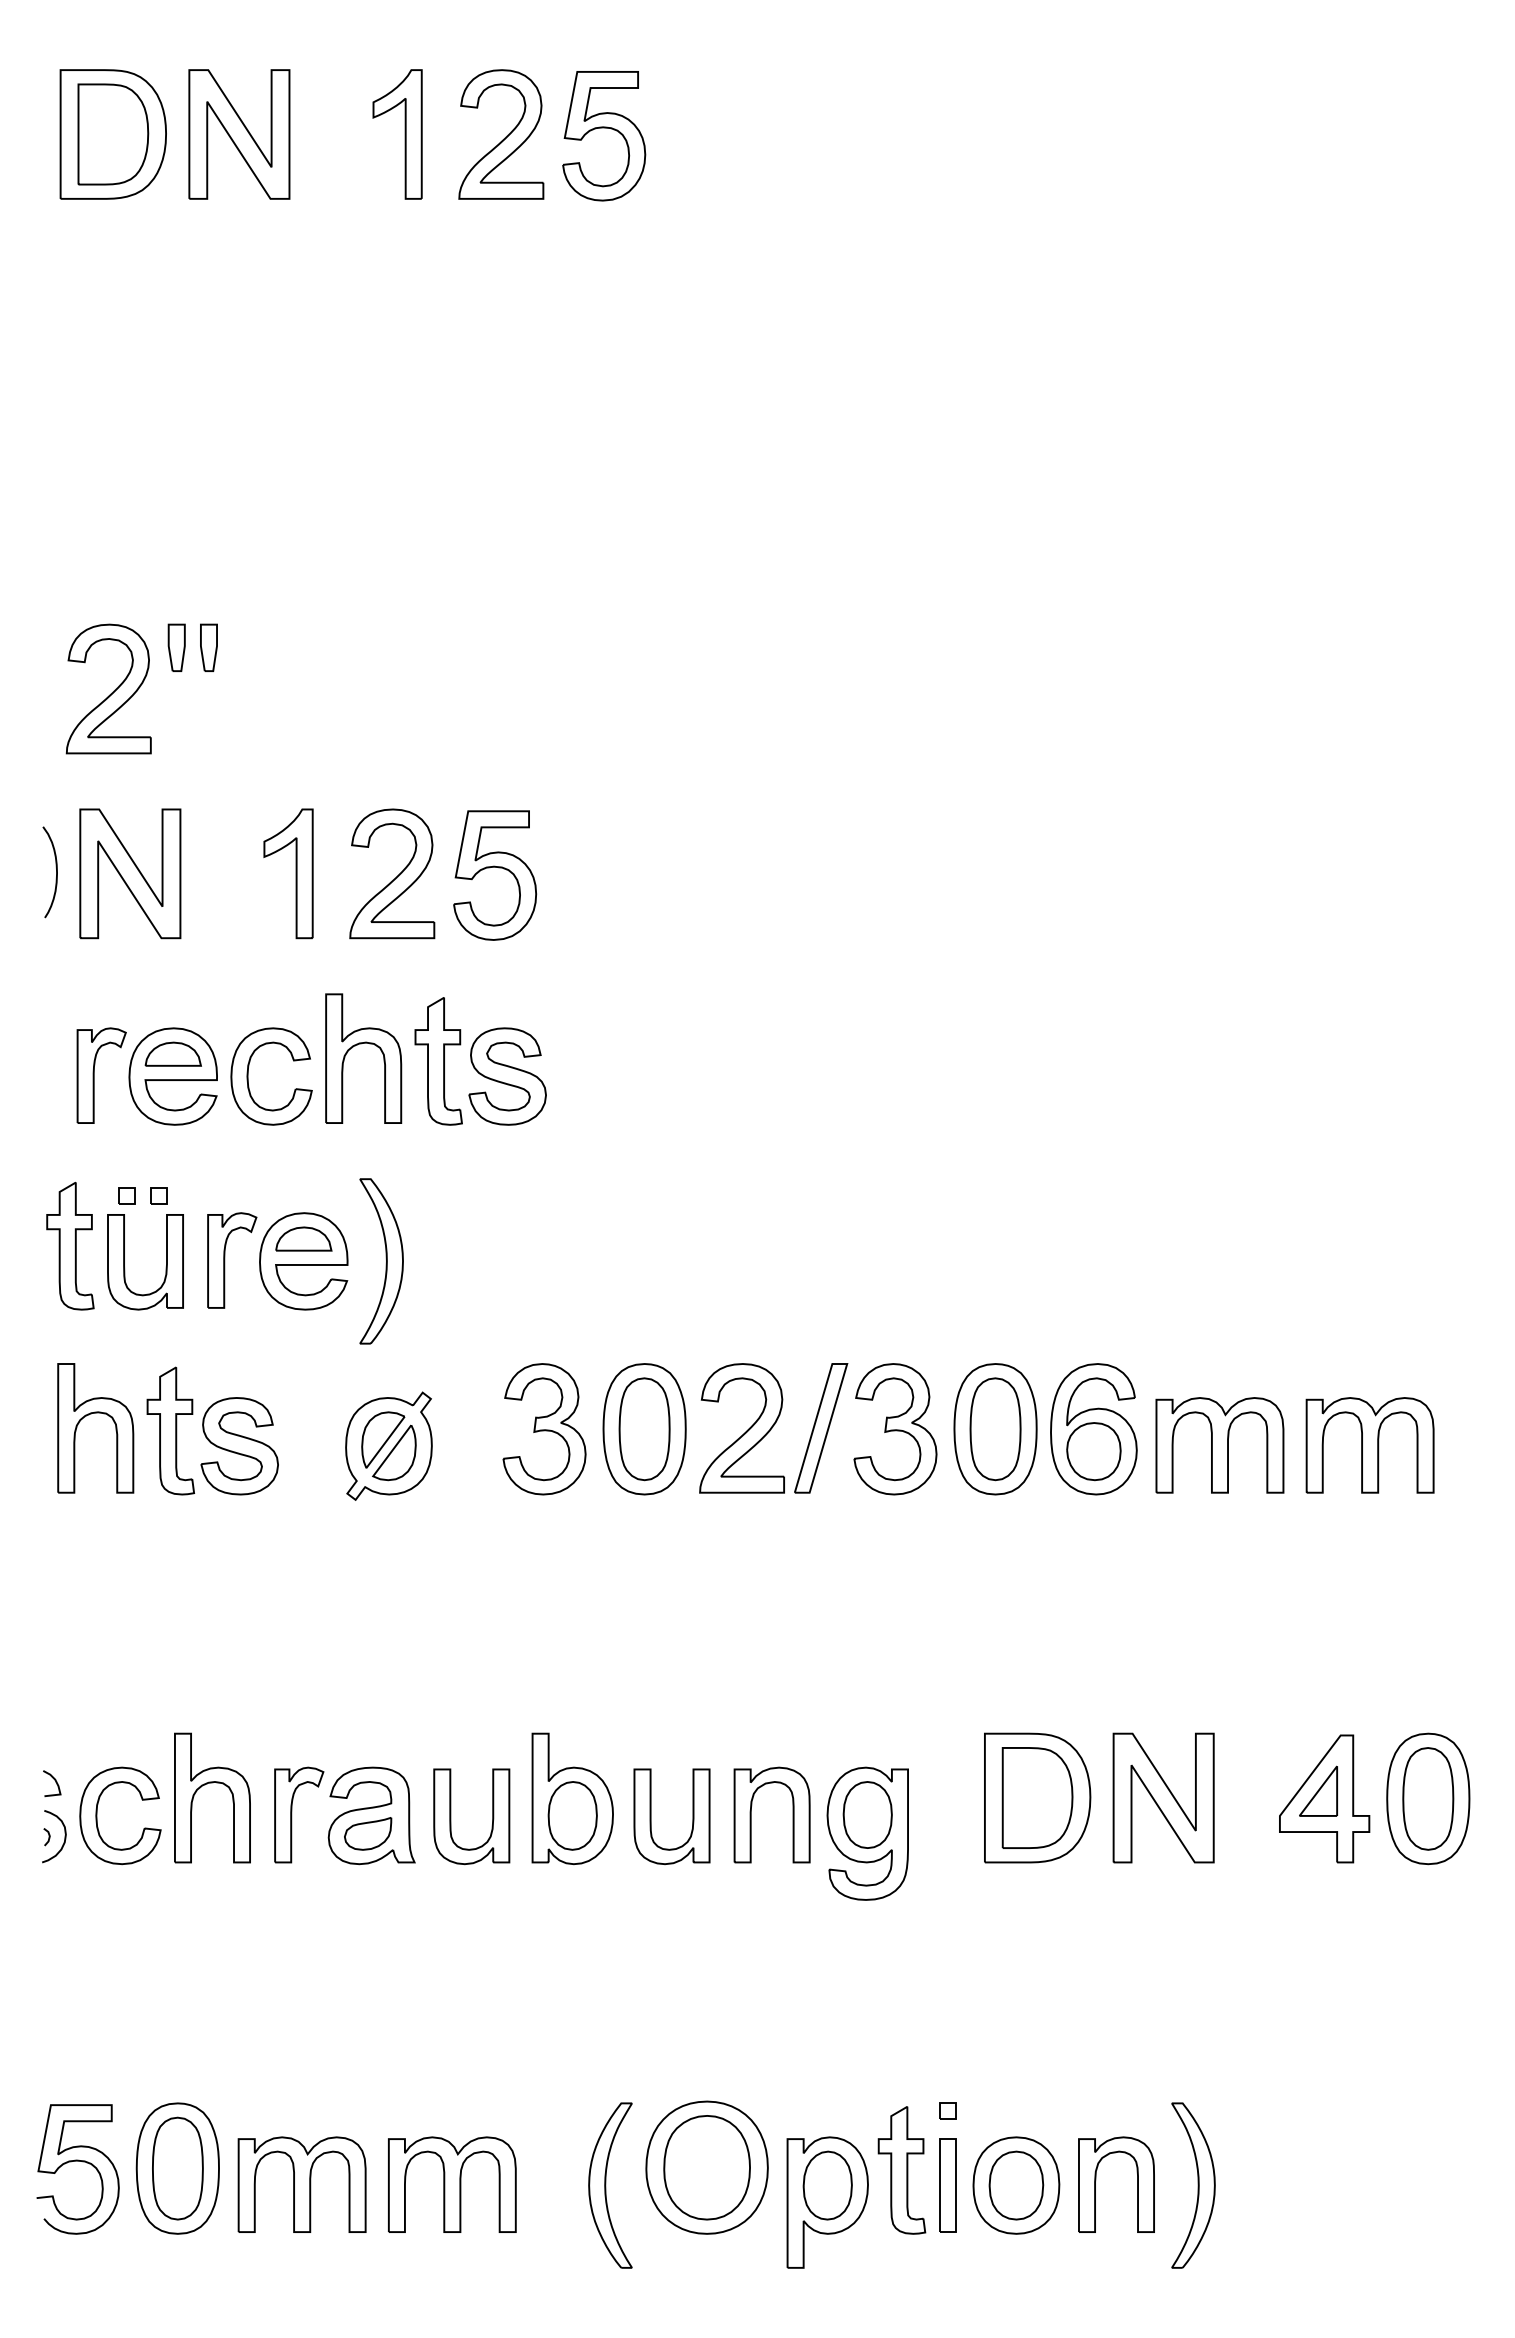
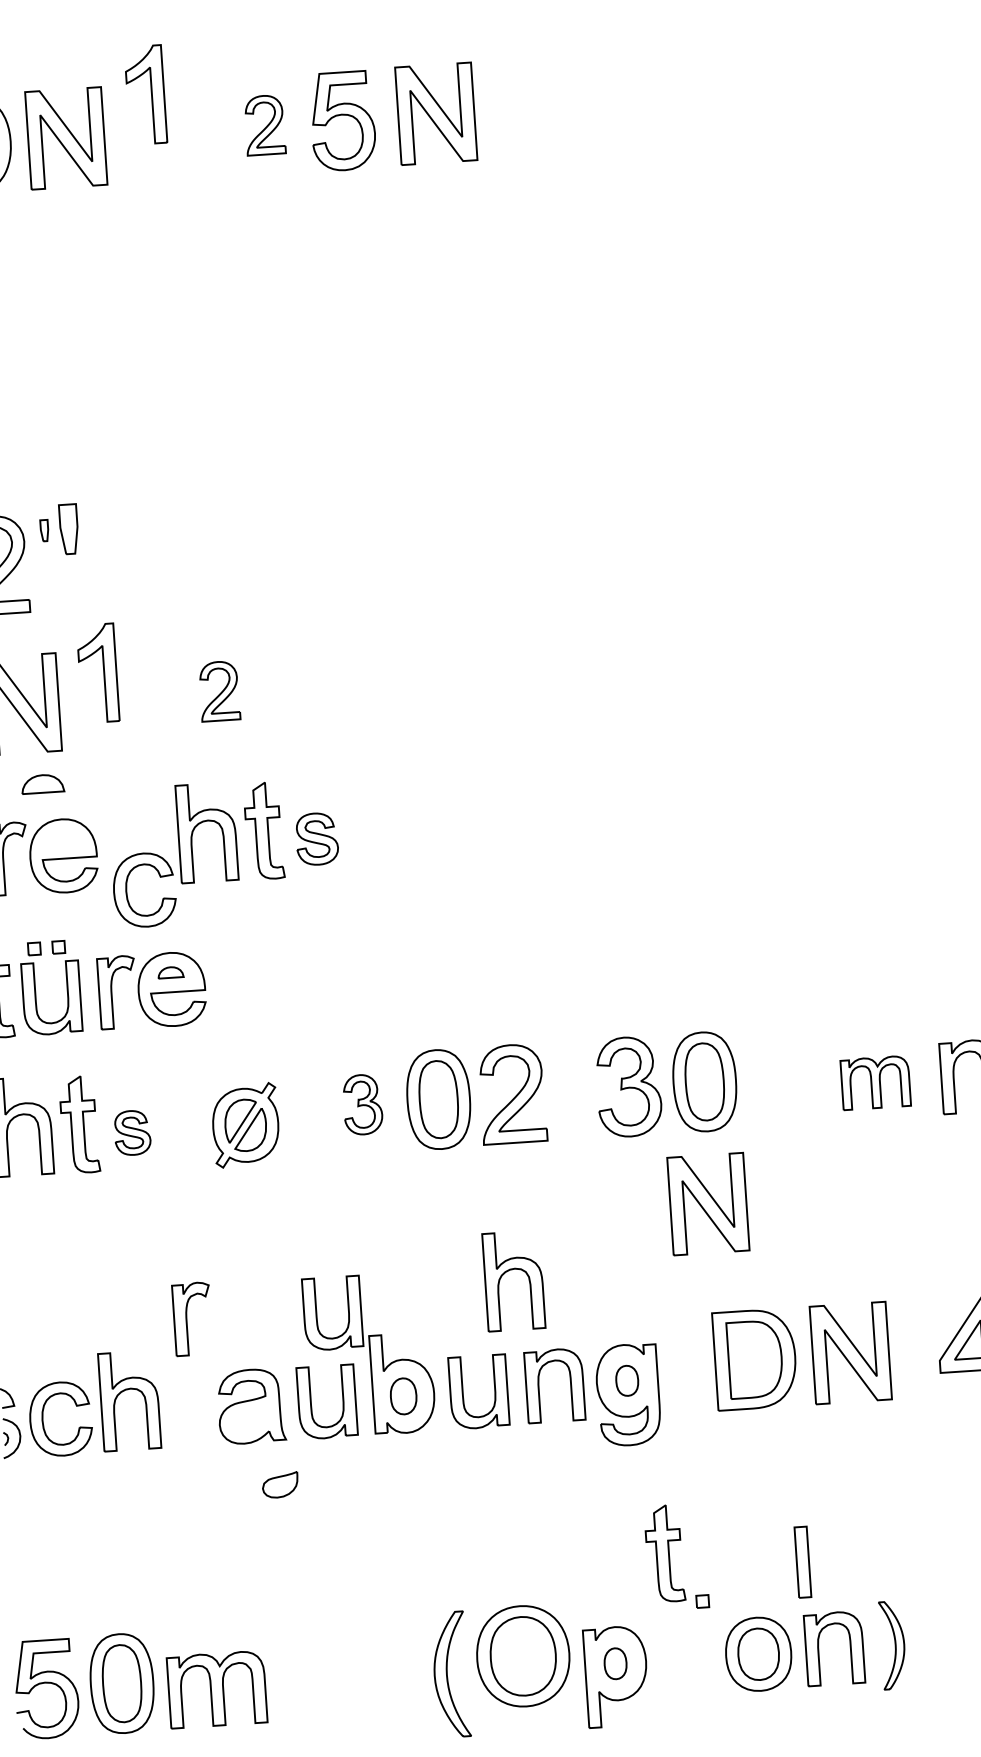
part: (404, 134) -> (151, 94), moved
part: (501, 134) -> (265, 125), size x0.6
part: (727, 134) -> (436, 113), added
part: (176, 647) -> (44, 530), size x0.6
part: (208, 647) -> (68, 528), size x1.4
part: (498, 868) -> (299, 681), removed
part: (295, 873) -> (103, 672), moved
part: (392, 873) -> (219, 690), size x0.6
part: (172, 1053) -> (42, 783), moved
part: (248, 1076) -> (127, 891), moved
part: (507, 1076) -> (316, 839), size x0.7
part: (303, 1238) -> (170, 972), size x0.6
part: (381, 1261) -> (230, 985), removed
part: (821, 1428) -> (572, 1090), removed
part: (544, 1429) -> (362, 1104), size x0.6
part: (1093, 1429) -> (779, 1077), removed
part: (1219, 1445) -> (875, 1082), size x0.7
part: (239, 1446) -> (132, 1133), size x0.6
part: (989, 1589) -> (708, 1203), added
part: (720, 1661) -> (507, 1271), added
part: (466, 1700) -> (317, 1314), added
part: (292, 1814) -> (187, 1319), moved
part: (867, 1814) -> (627, 1380), size x0.6
part: (572, 1815) -> (403, 1396), size x0.7
part: (368, 1833) -> (280, 1484), moved
part: (901, 2170) -> (664, 1553), moved
part: (452, 2184) -> (331, 1681), removed
part: (827, 2185) -> (615, 1663), size x0.6
part: (947, 2185) -> (802, 1562), moved
part: (1193, 2185) -> (892, 1645), size x0.7

